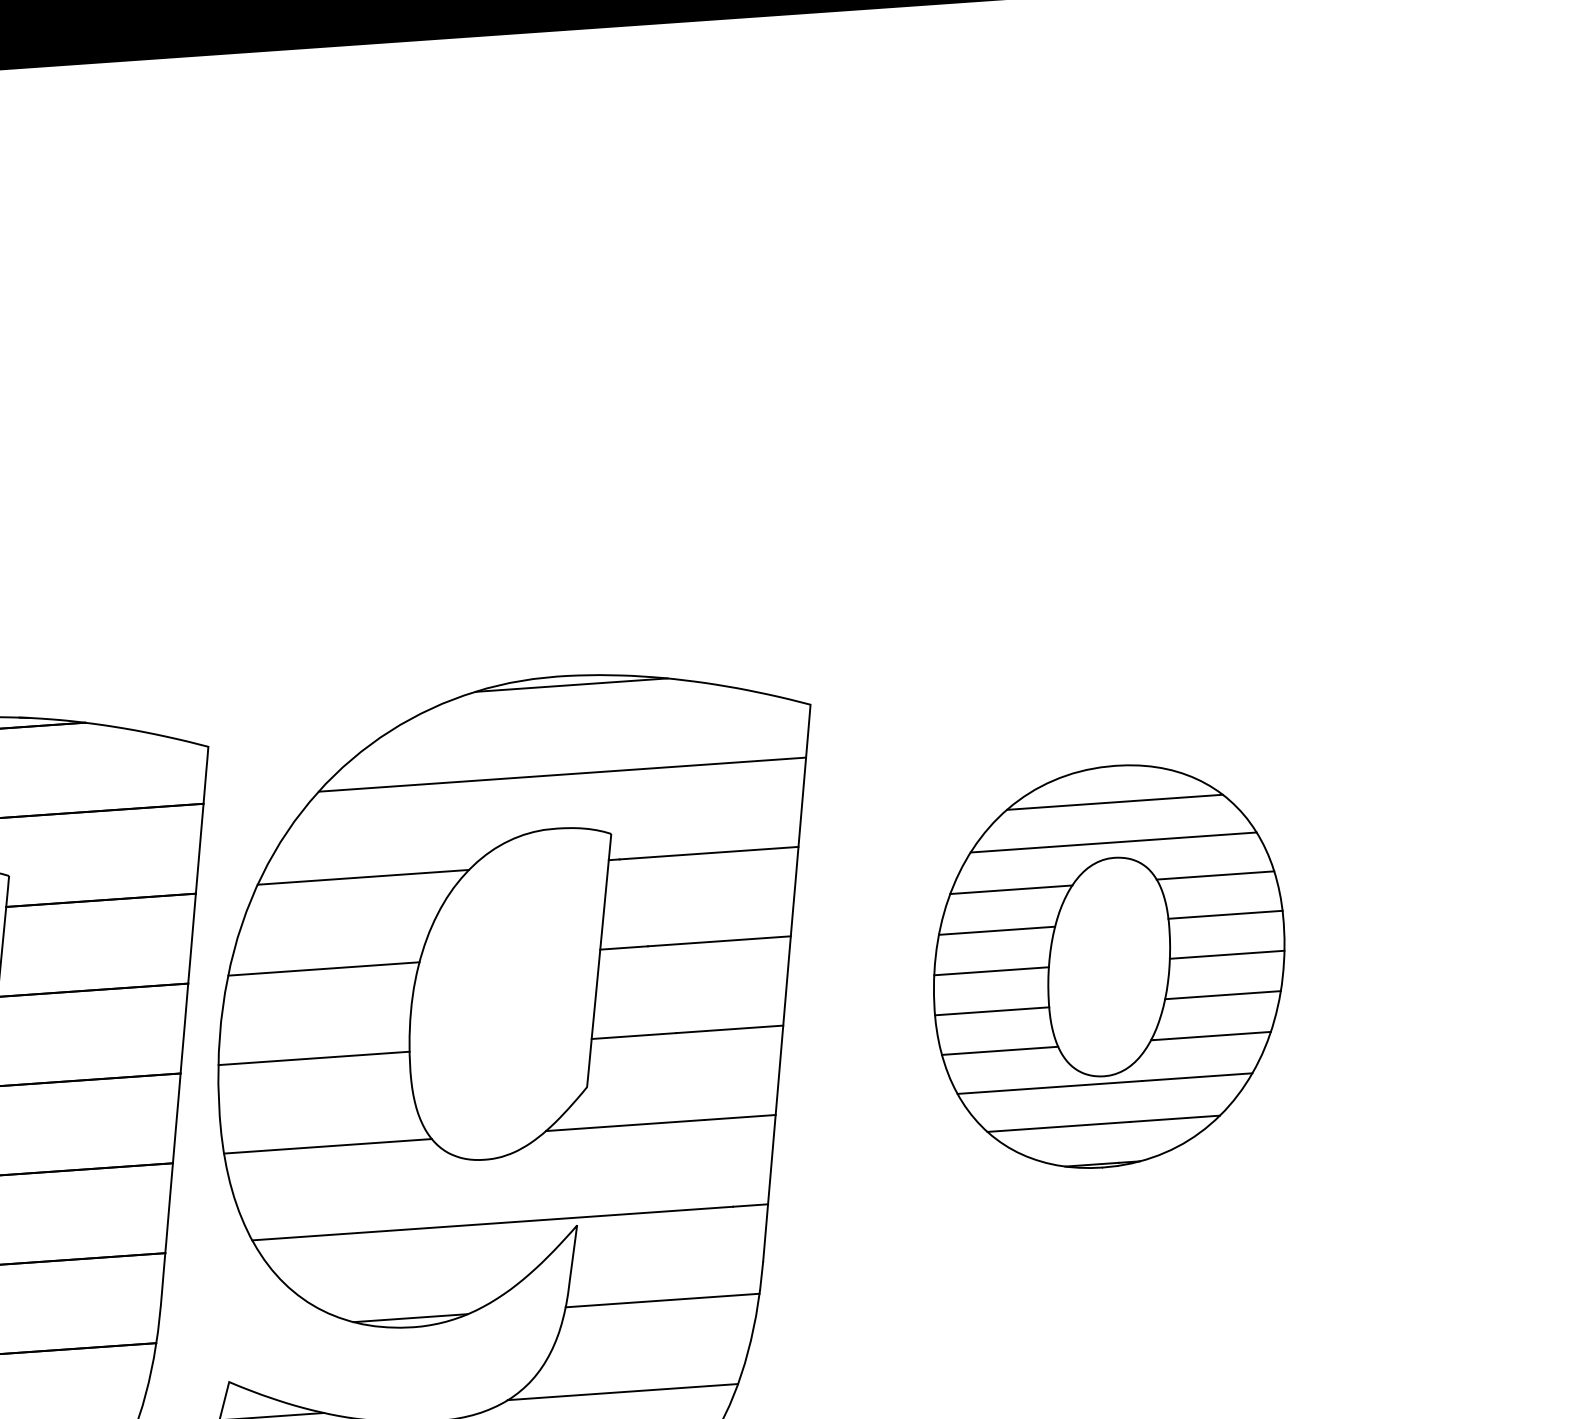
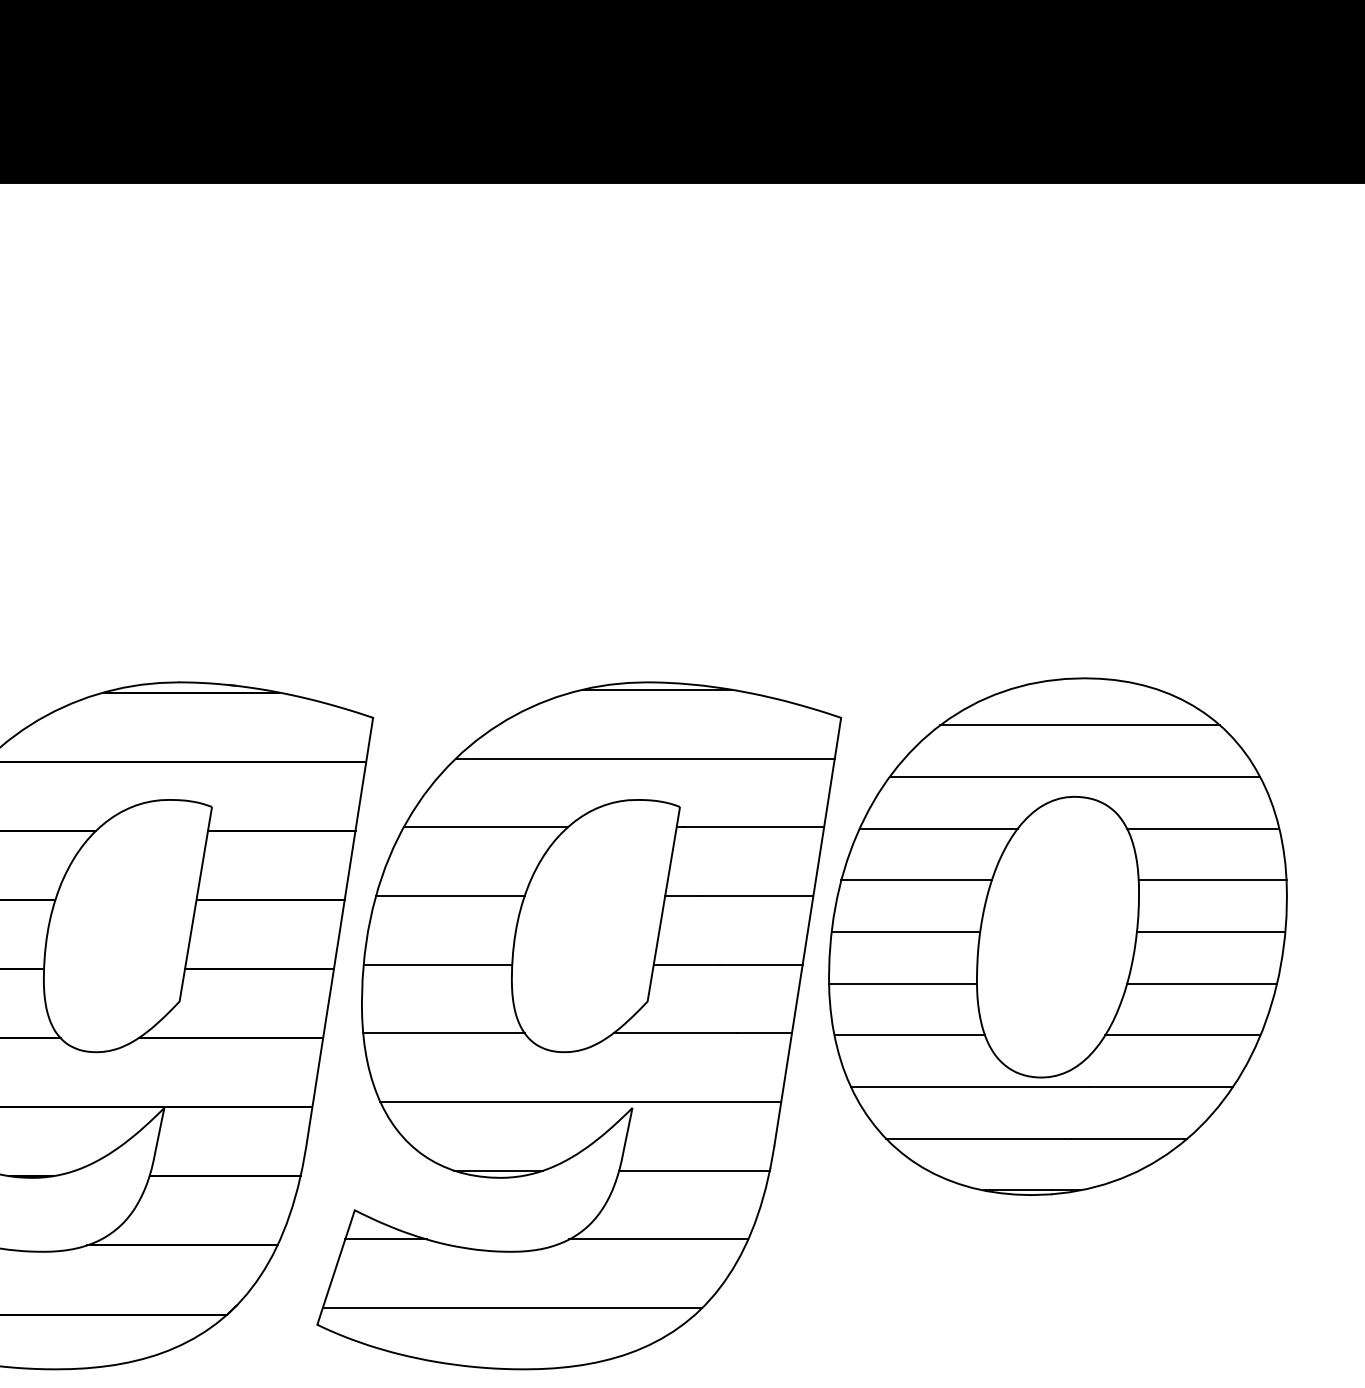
part: (1108, 966) -> (1057, 936), size x1.67

